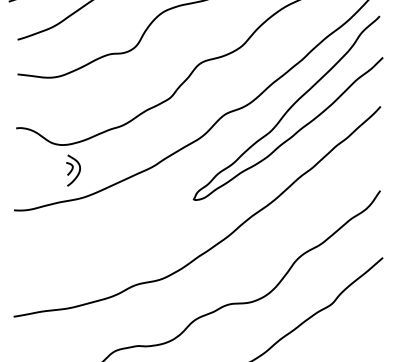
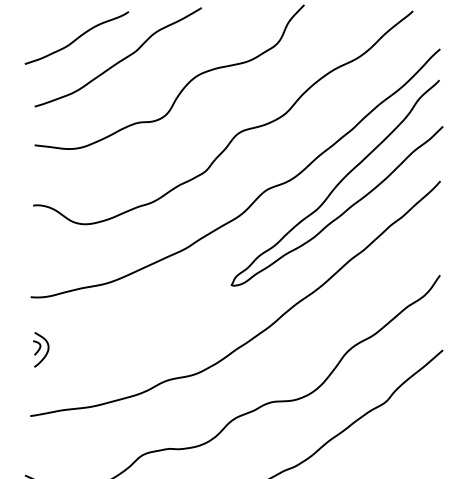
part: (73, 170) -> (41, 349), moved

